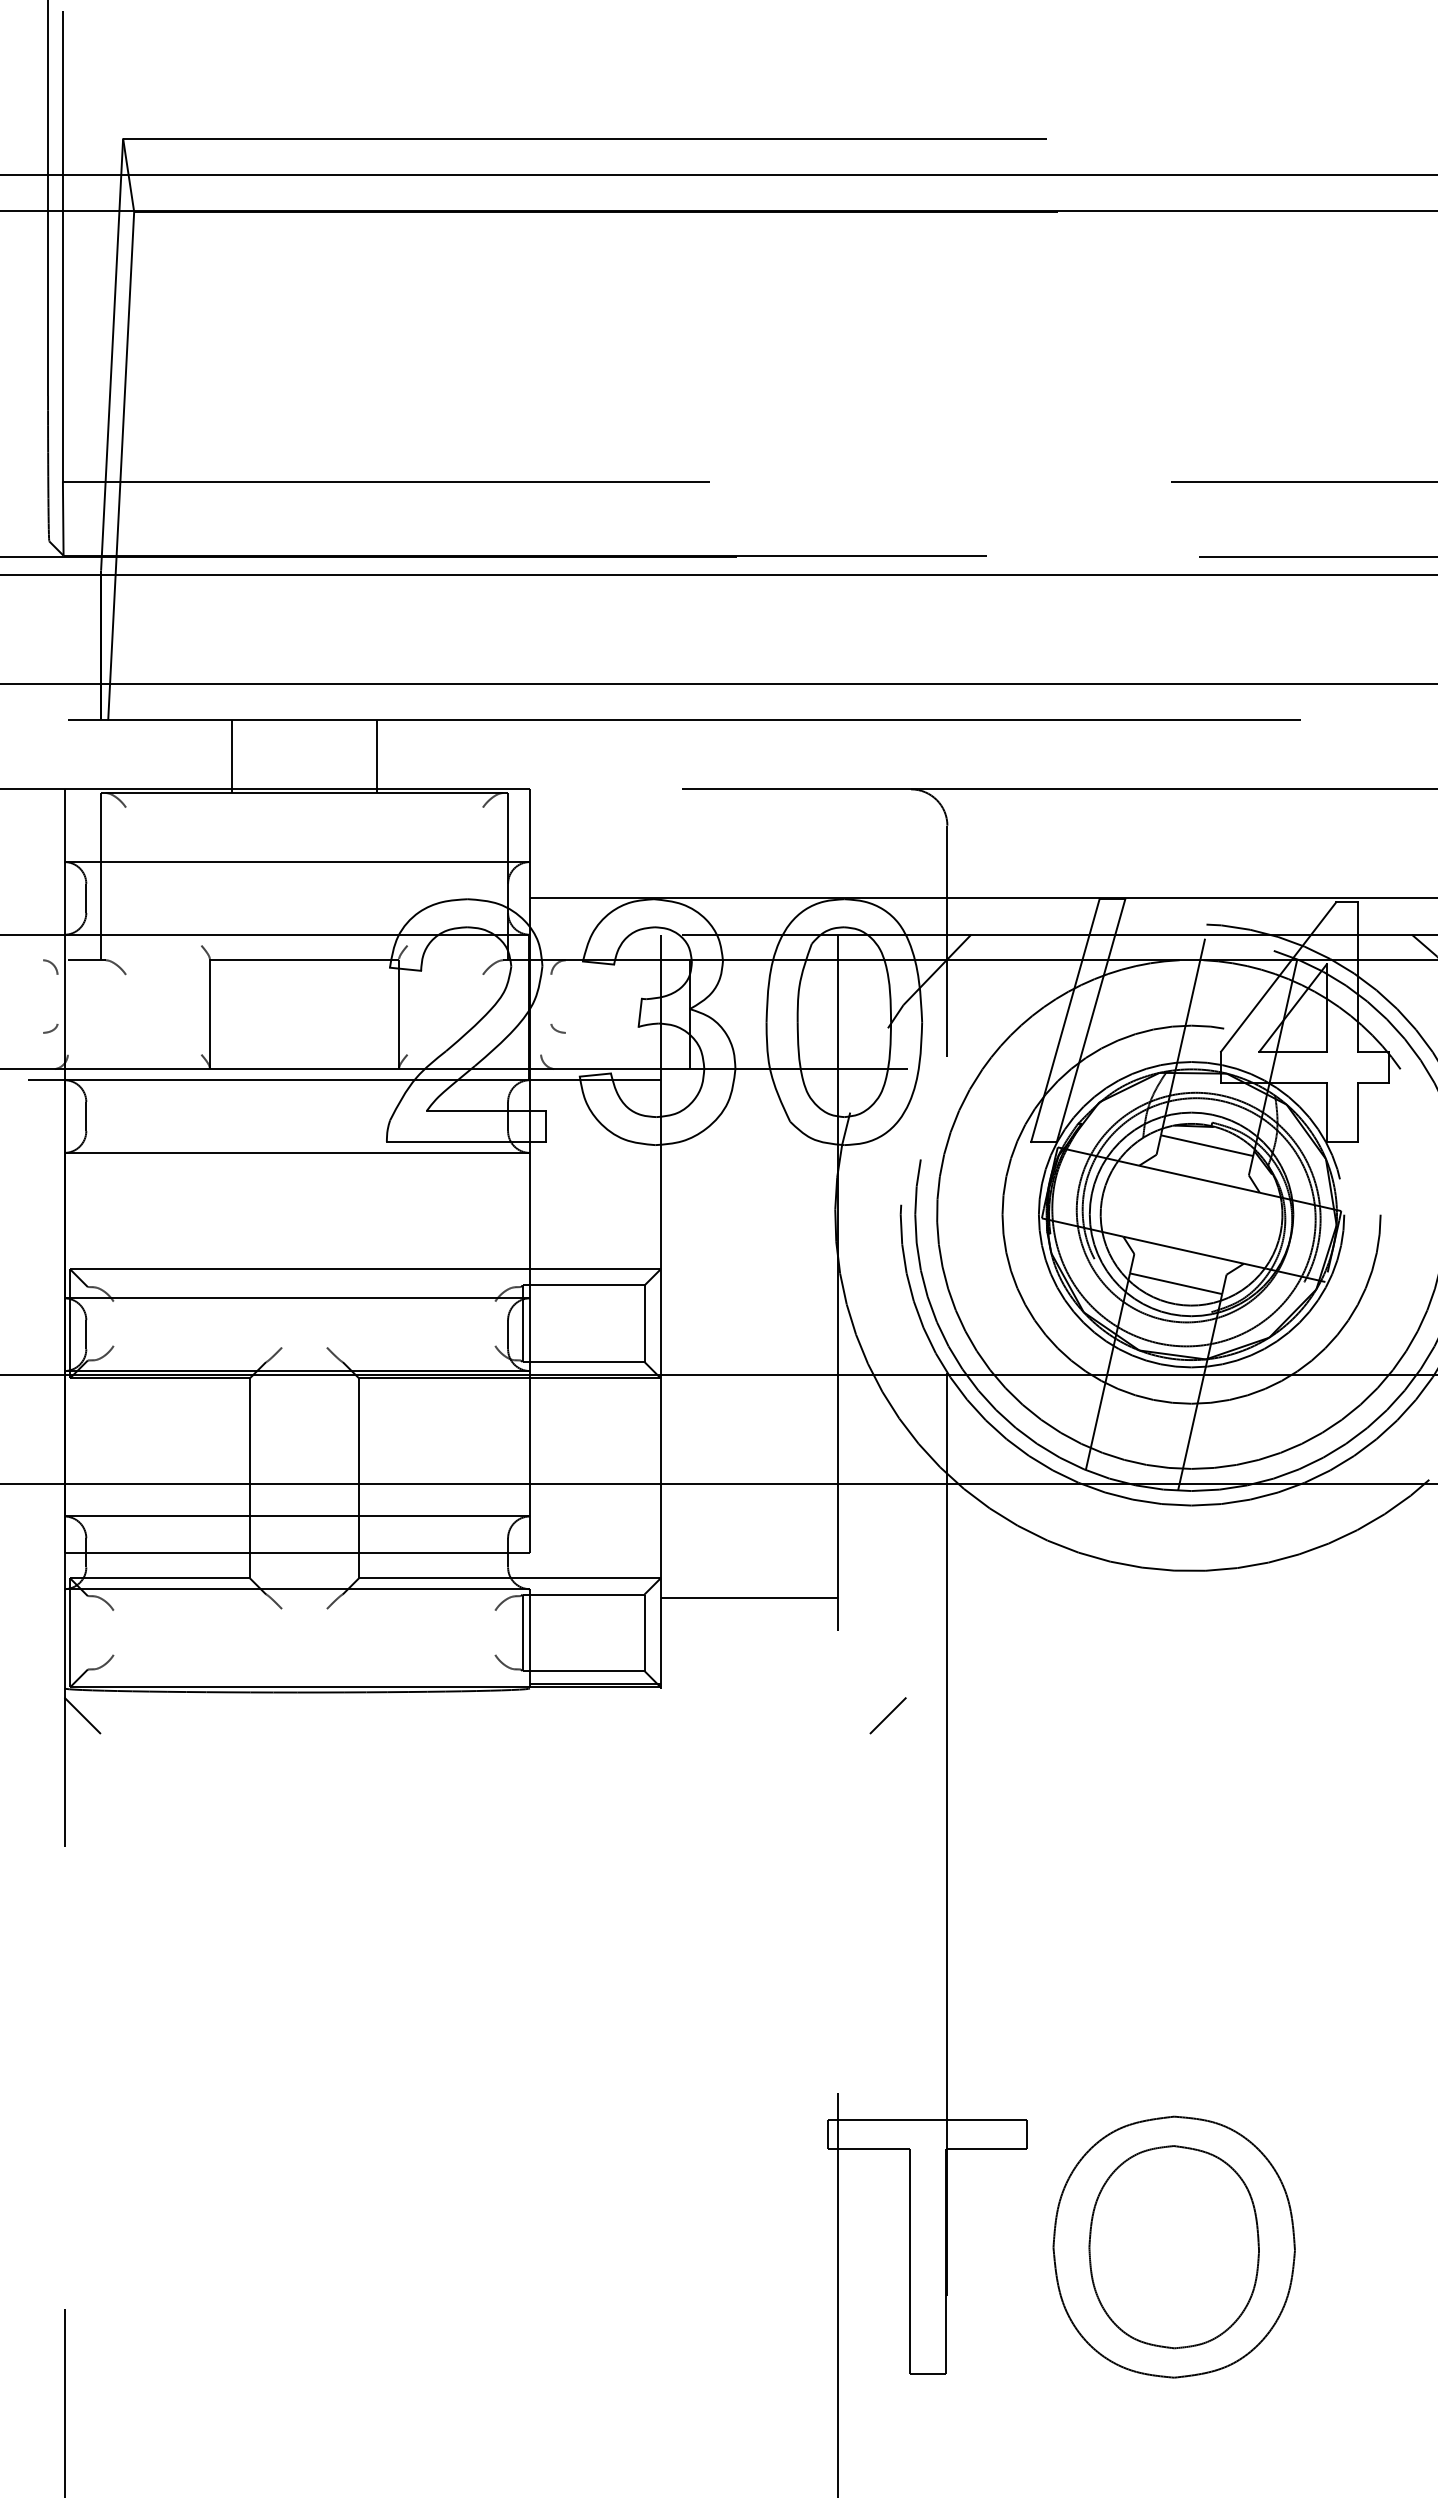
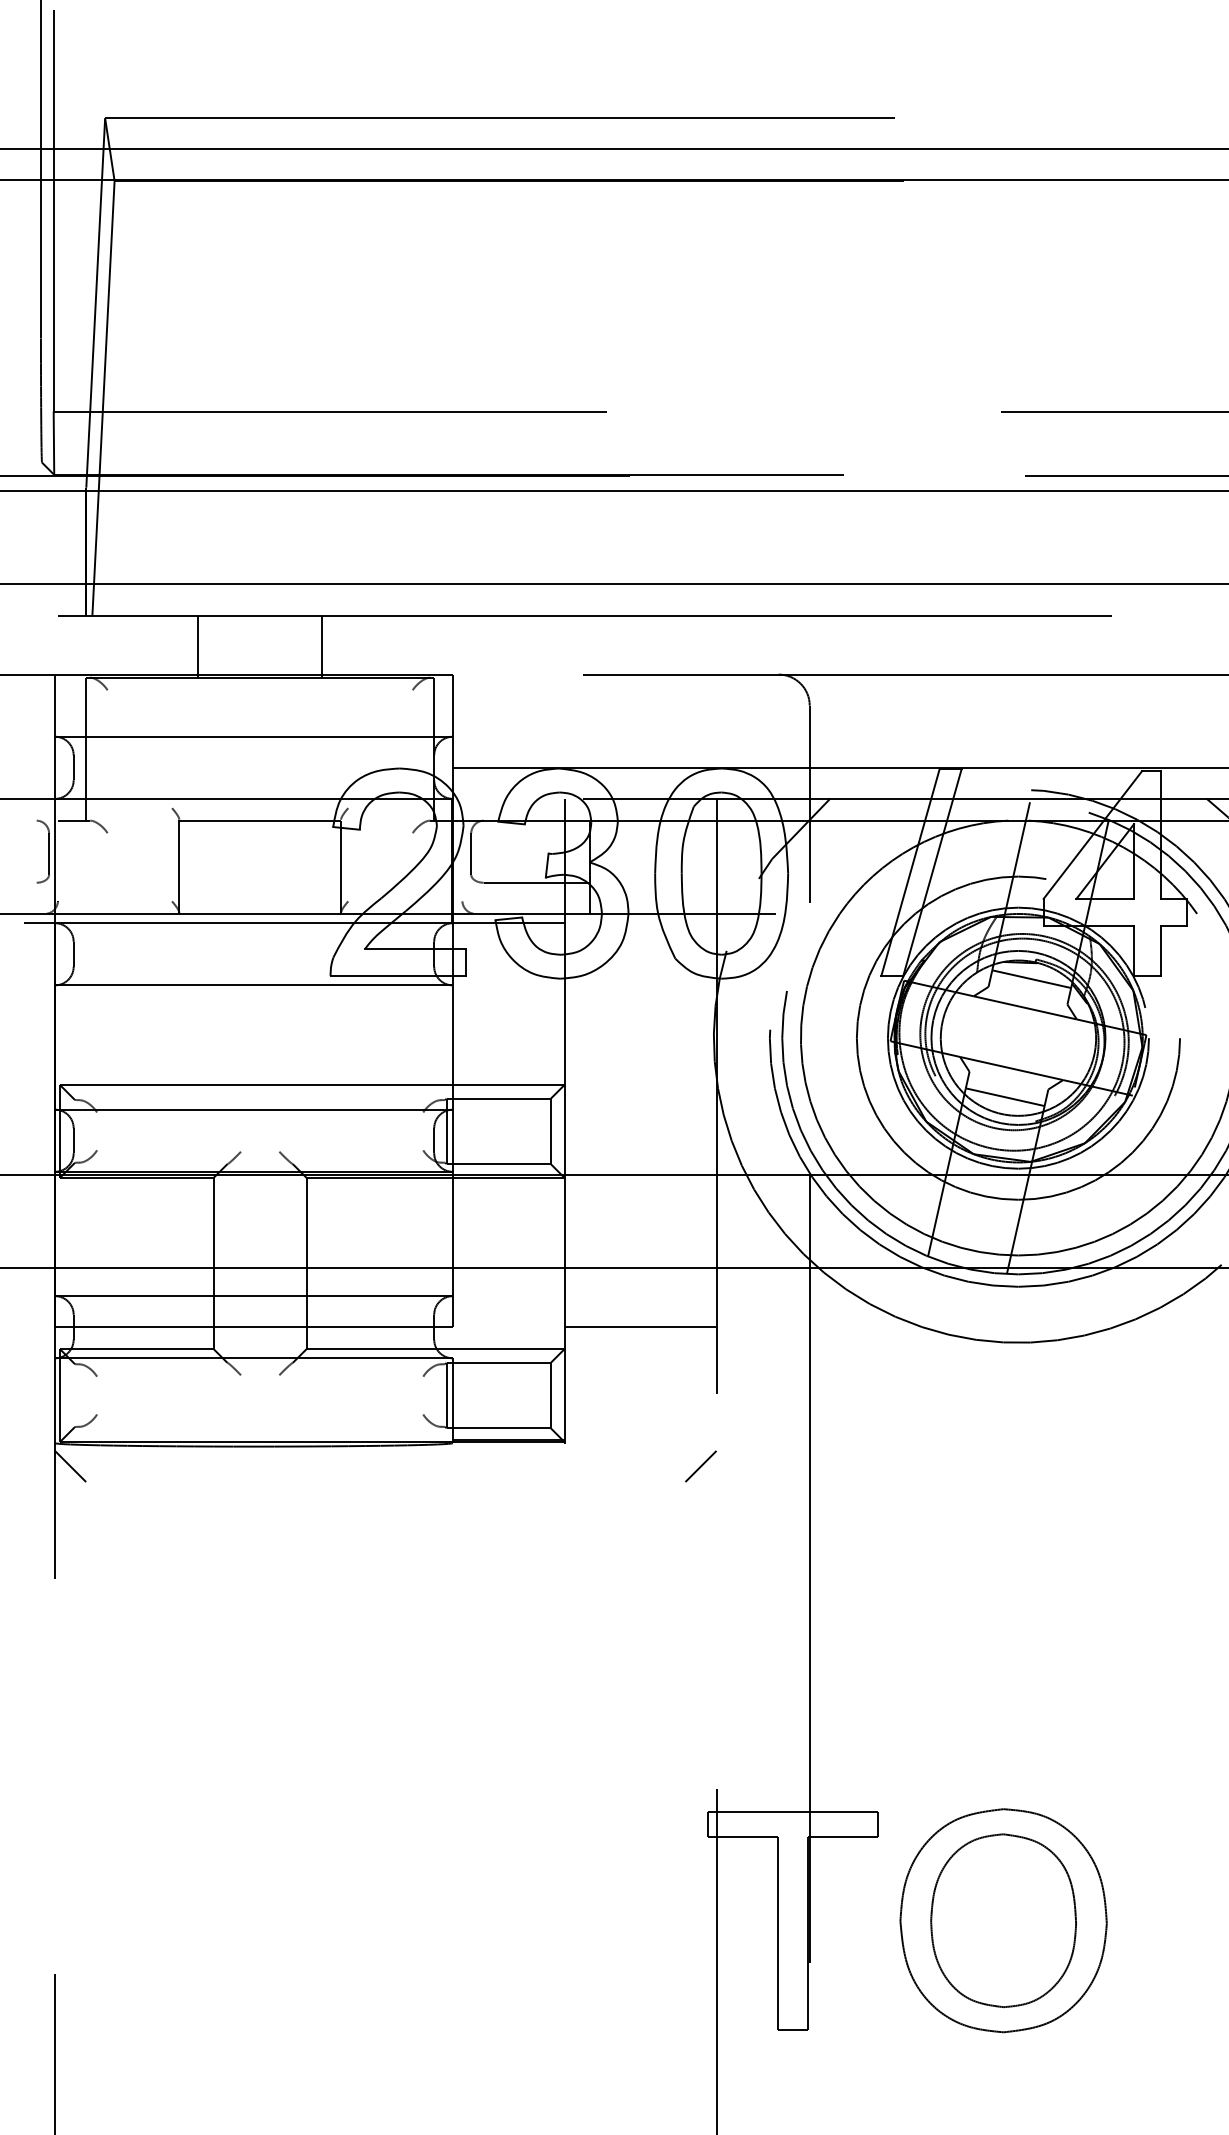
line: (57, 998) -> (49, 853), added
line: (551, 998) -> (471, 853), added
line: (627, 1032) -> (536, 882), added
line: (749, 1597) -> (640, 1326), moved
line: (887, 1715) -> (700, 1466), moved

